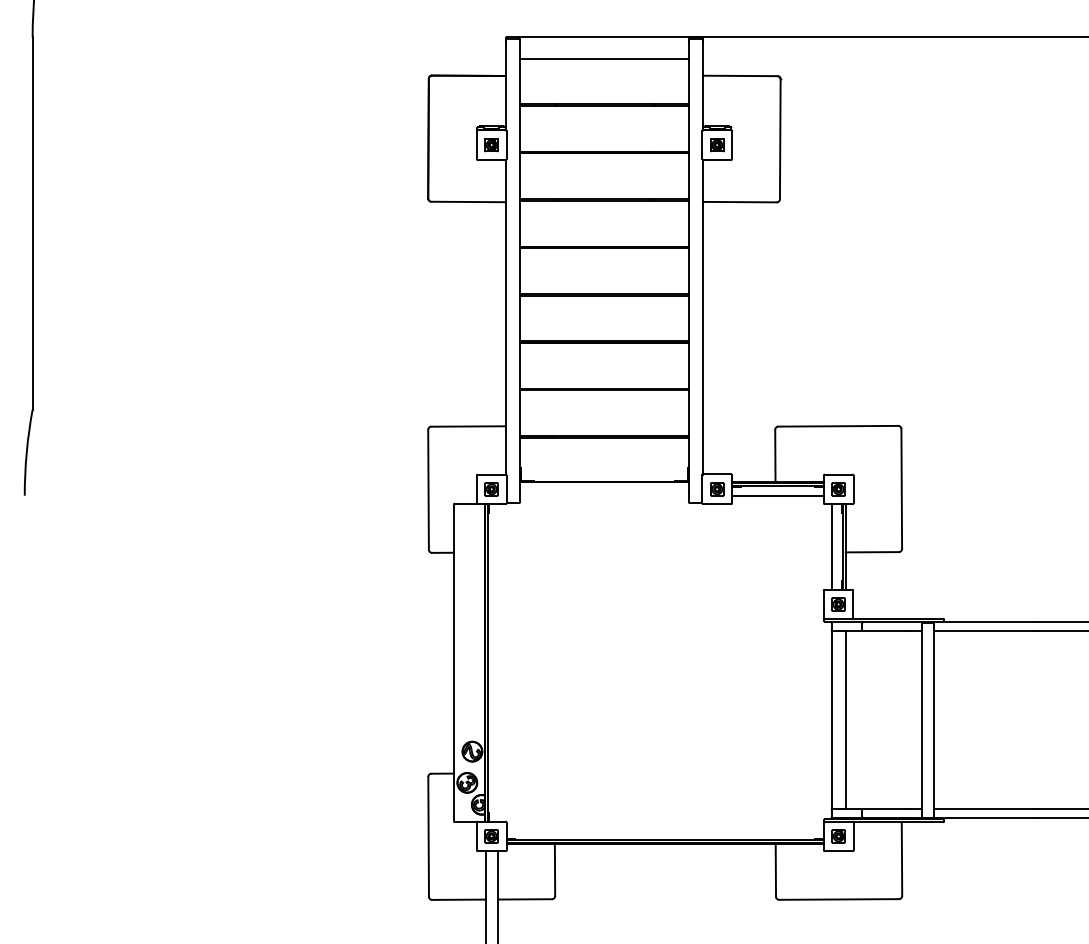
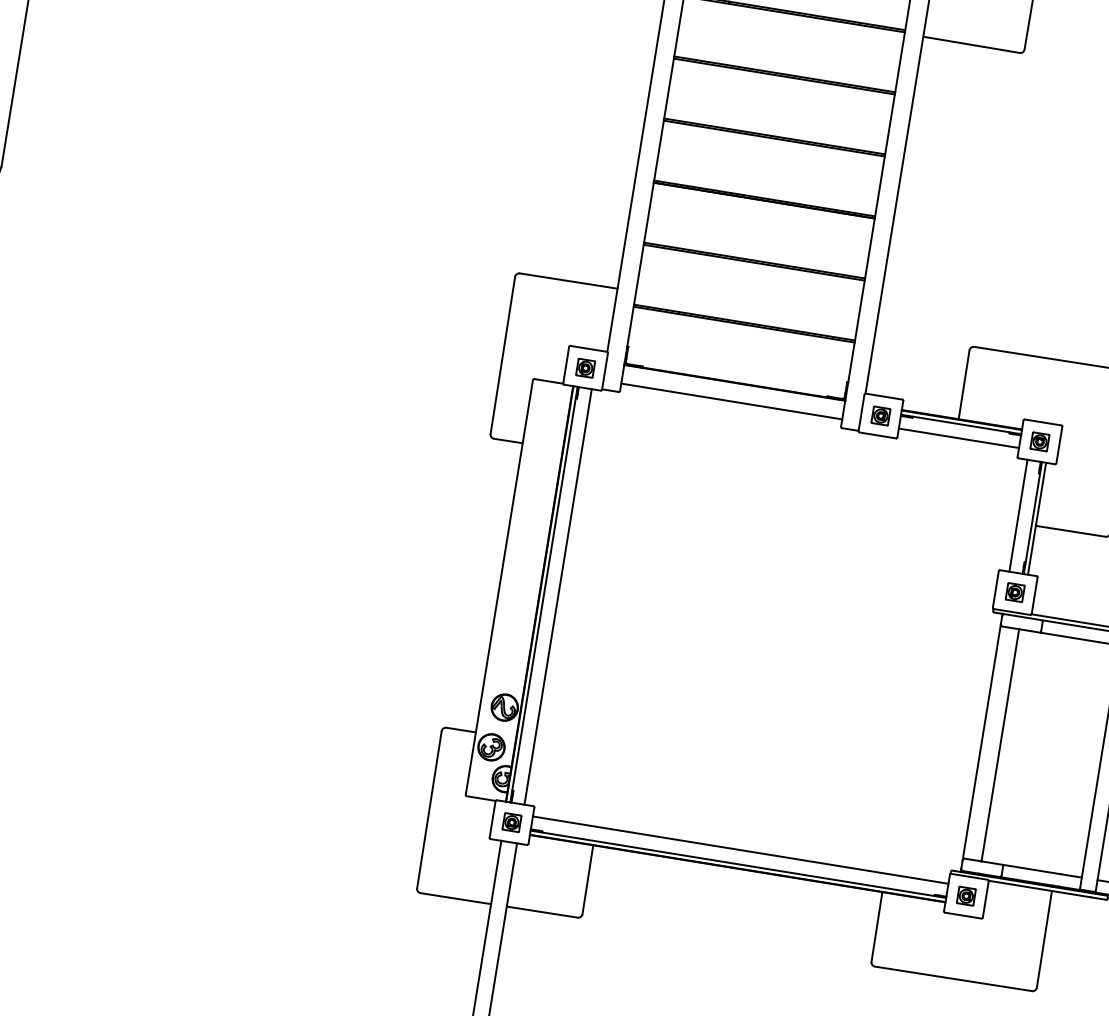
line: (604, 496) -> (731, 401), added
line: (498, 662) -> (557, 596), added
line: (664, 829) -> (739, 850), added

